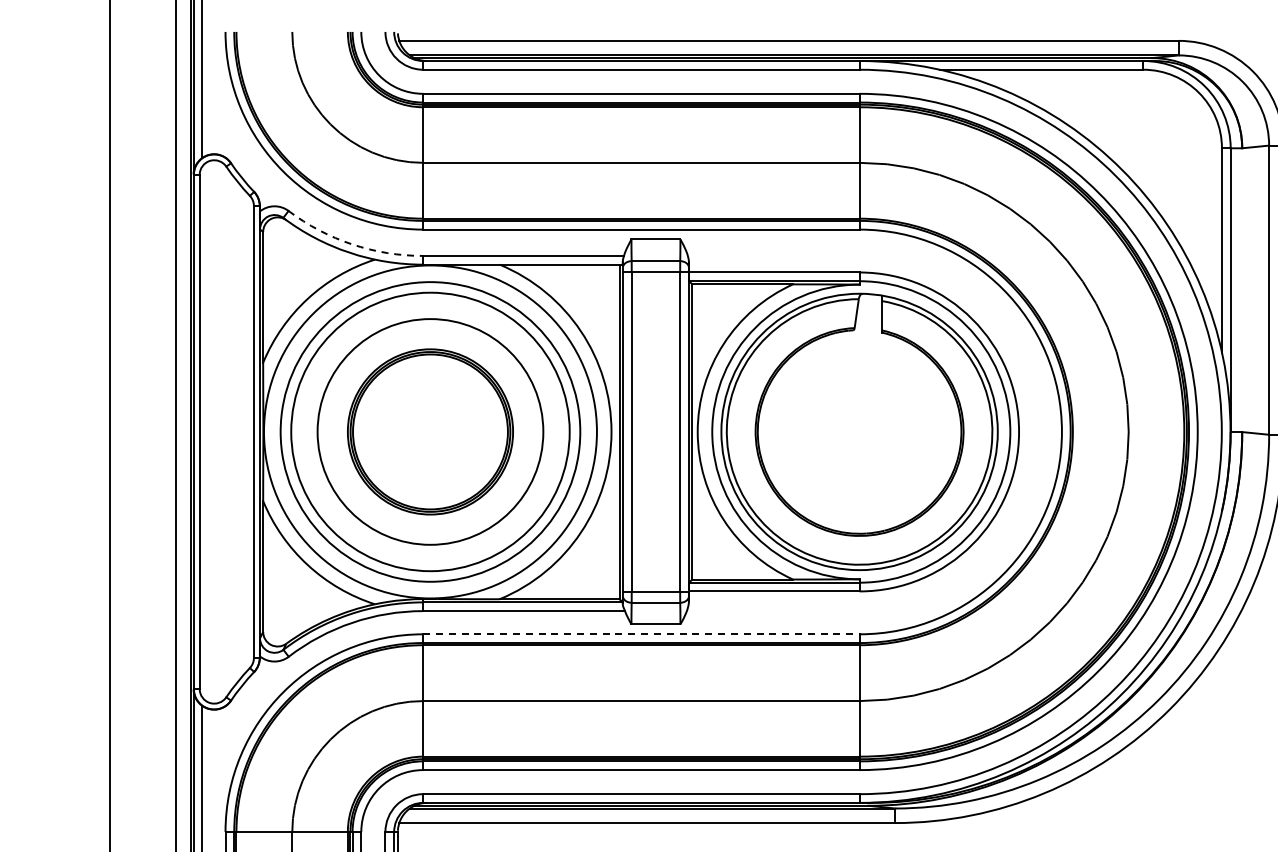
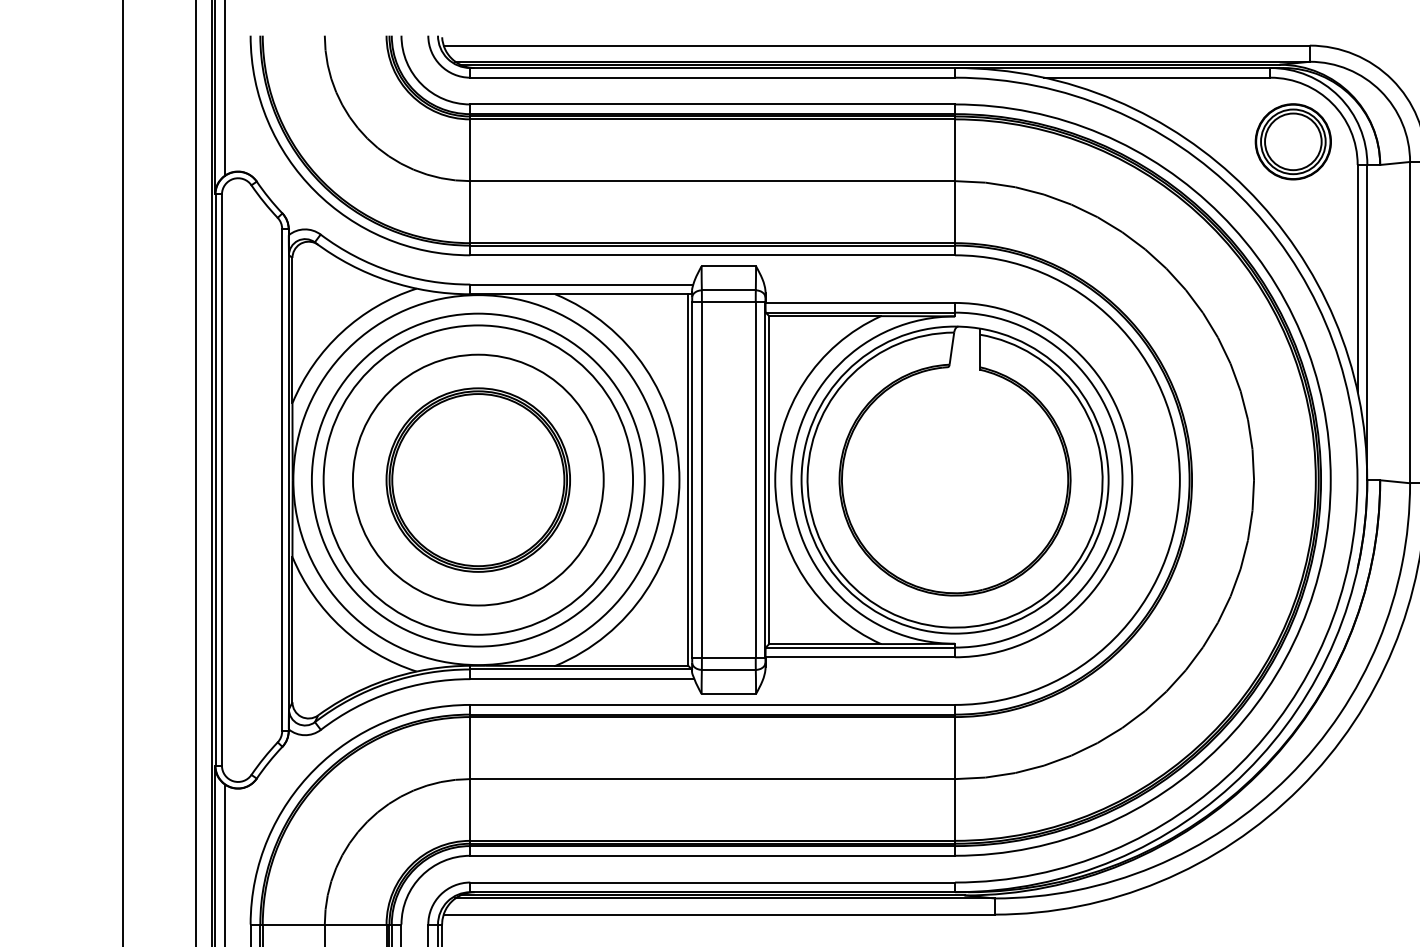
part: (1163, 127) -> (1292, 141), added
arc: (352, 244) -> (391, 271), dashed -> solid
line: (641, 634) -> (712, 705), dashed -> solid

